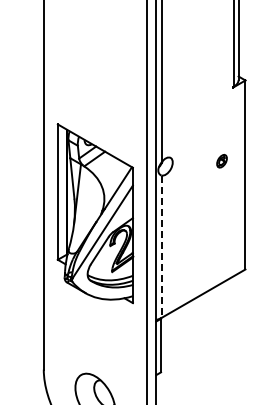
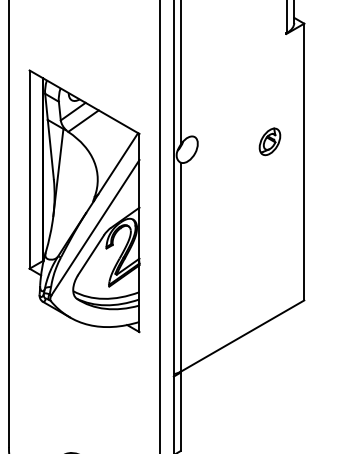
part: (221, 161) -> (269, 142), size x1.43
part: (95, 213) -> (84, 200), moved
line: (161, 247) -> (181, 268), dashed -> solid

